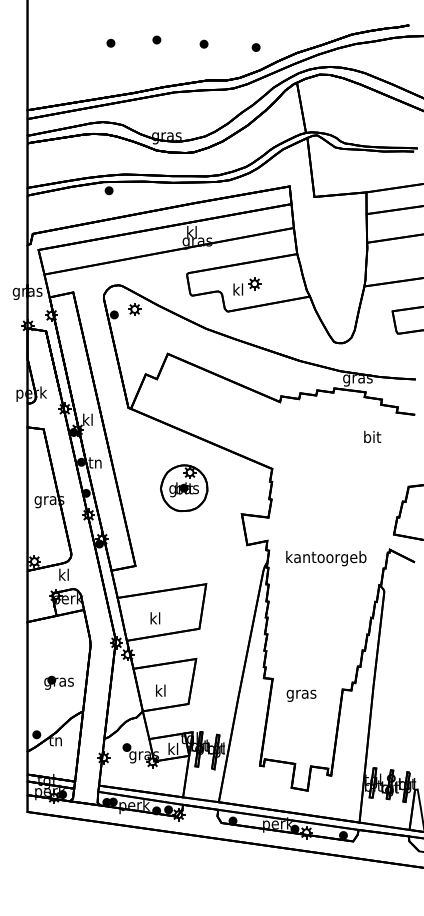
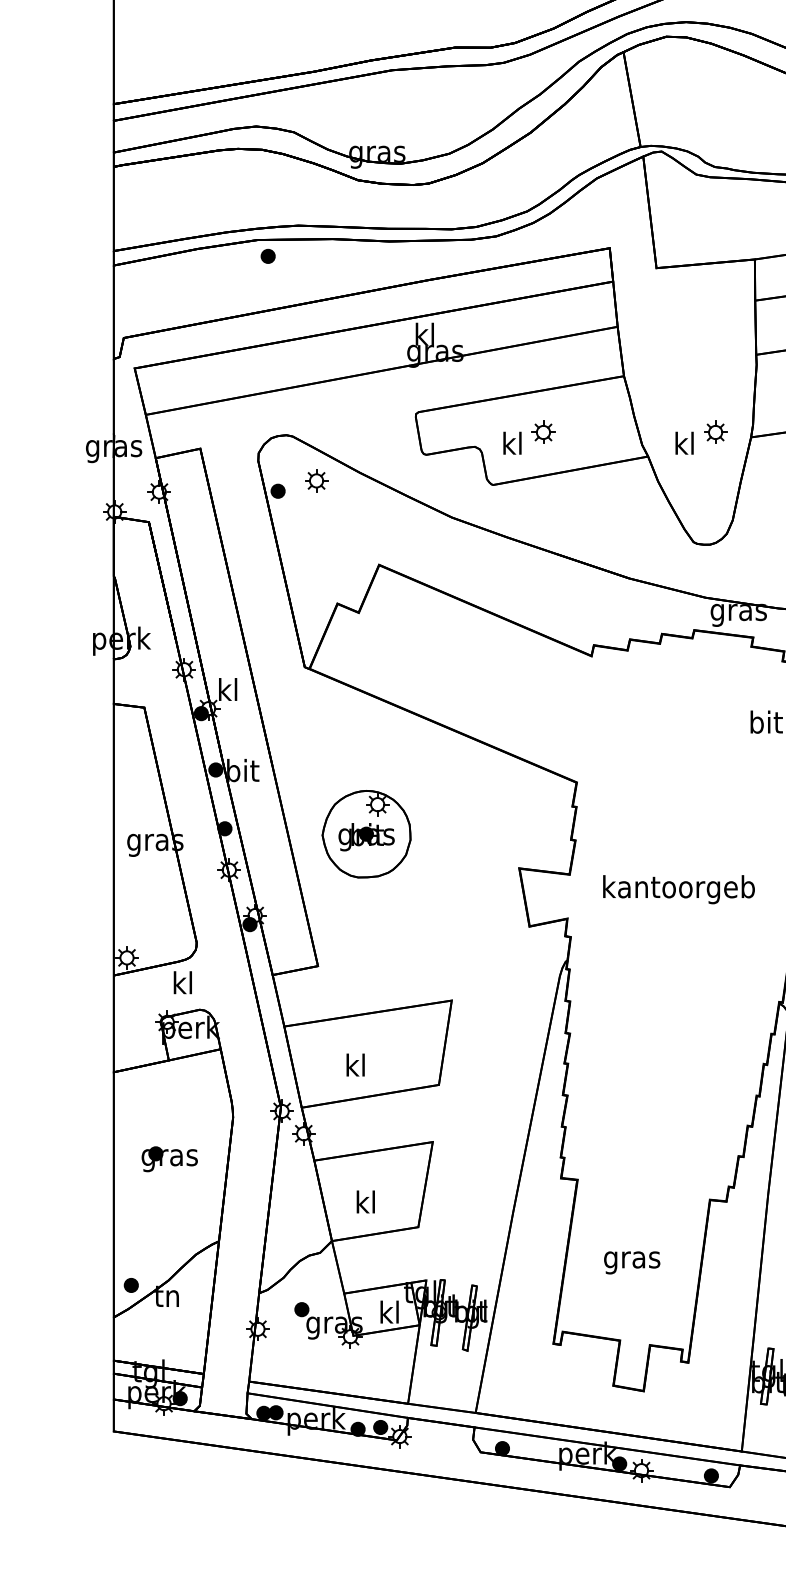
part: (338, 286) -> (702, 437), added
text: (95, 462) -> (242, 770), tn -> bit
part: (184, 488) -> (367, 834), moved
text: (326, 558) -> (679, 889), moved
part: (58, 682) -> (168, 1158), moved
text: (301, 695) -> (632, 1262), moved

